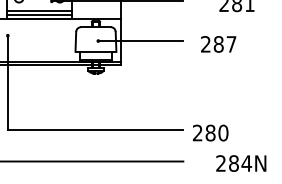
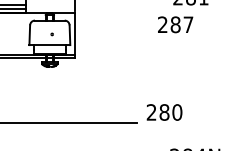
line: (140, 41) -> (94, 34), removed
text: (218, 44) -> (175, 24), moved
text: (210, 132) -> (164, 111), moved

